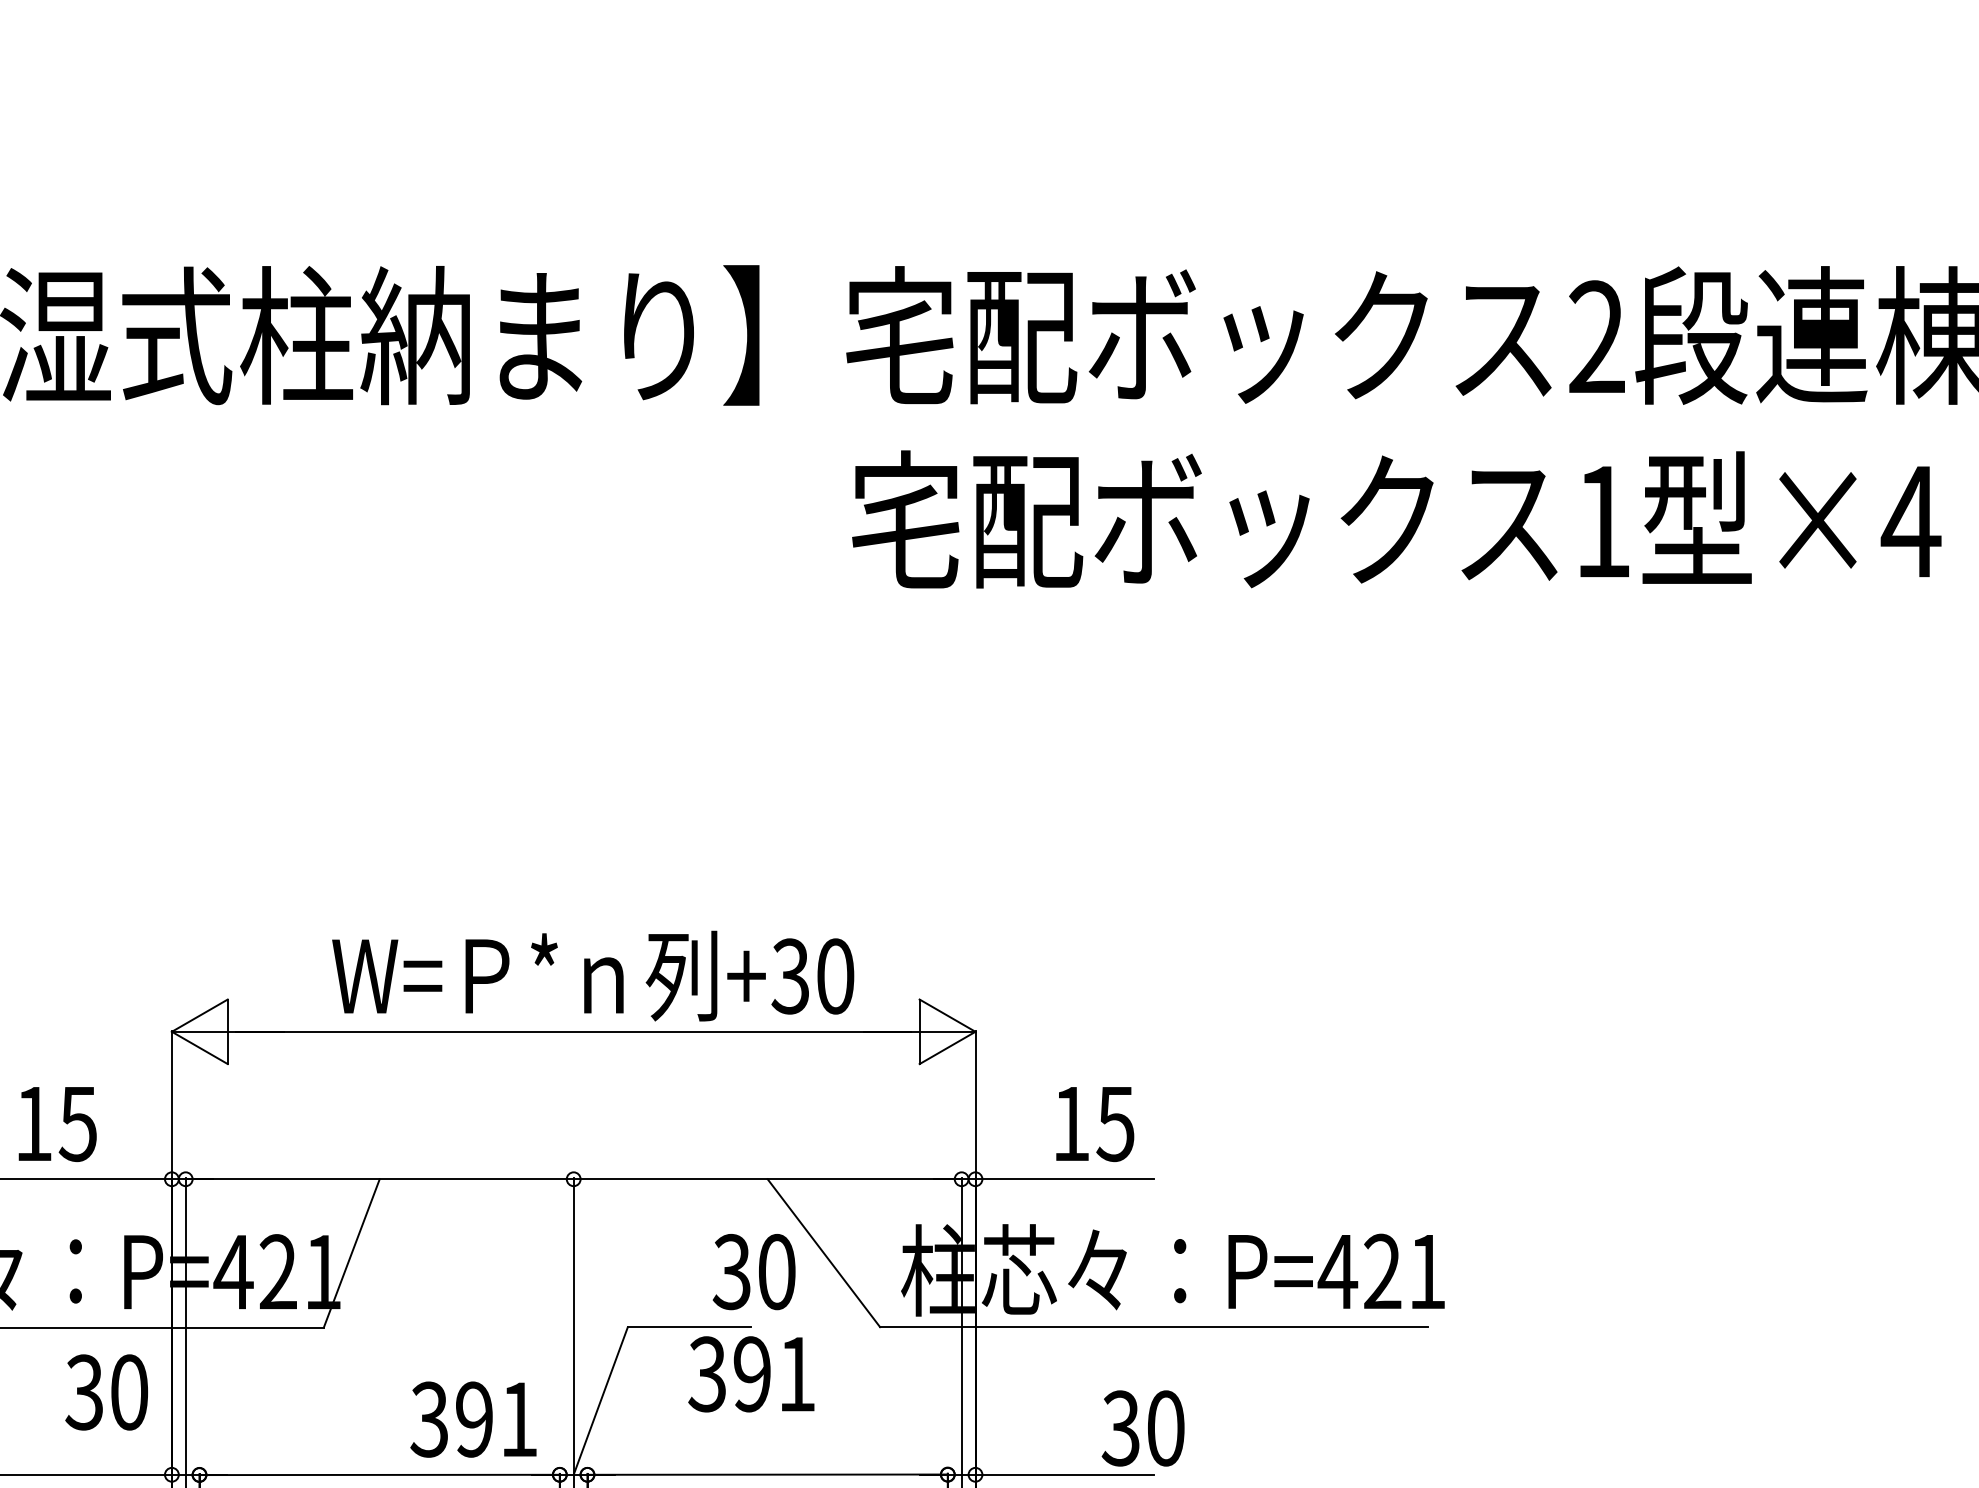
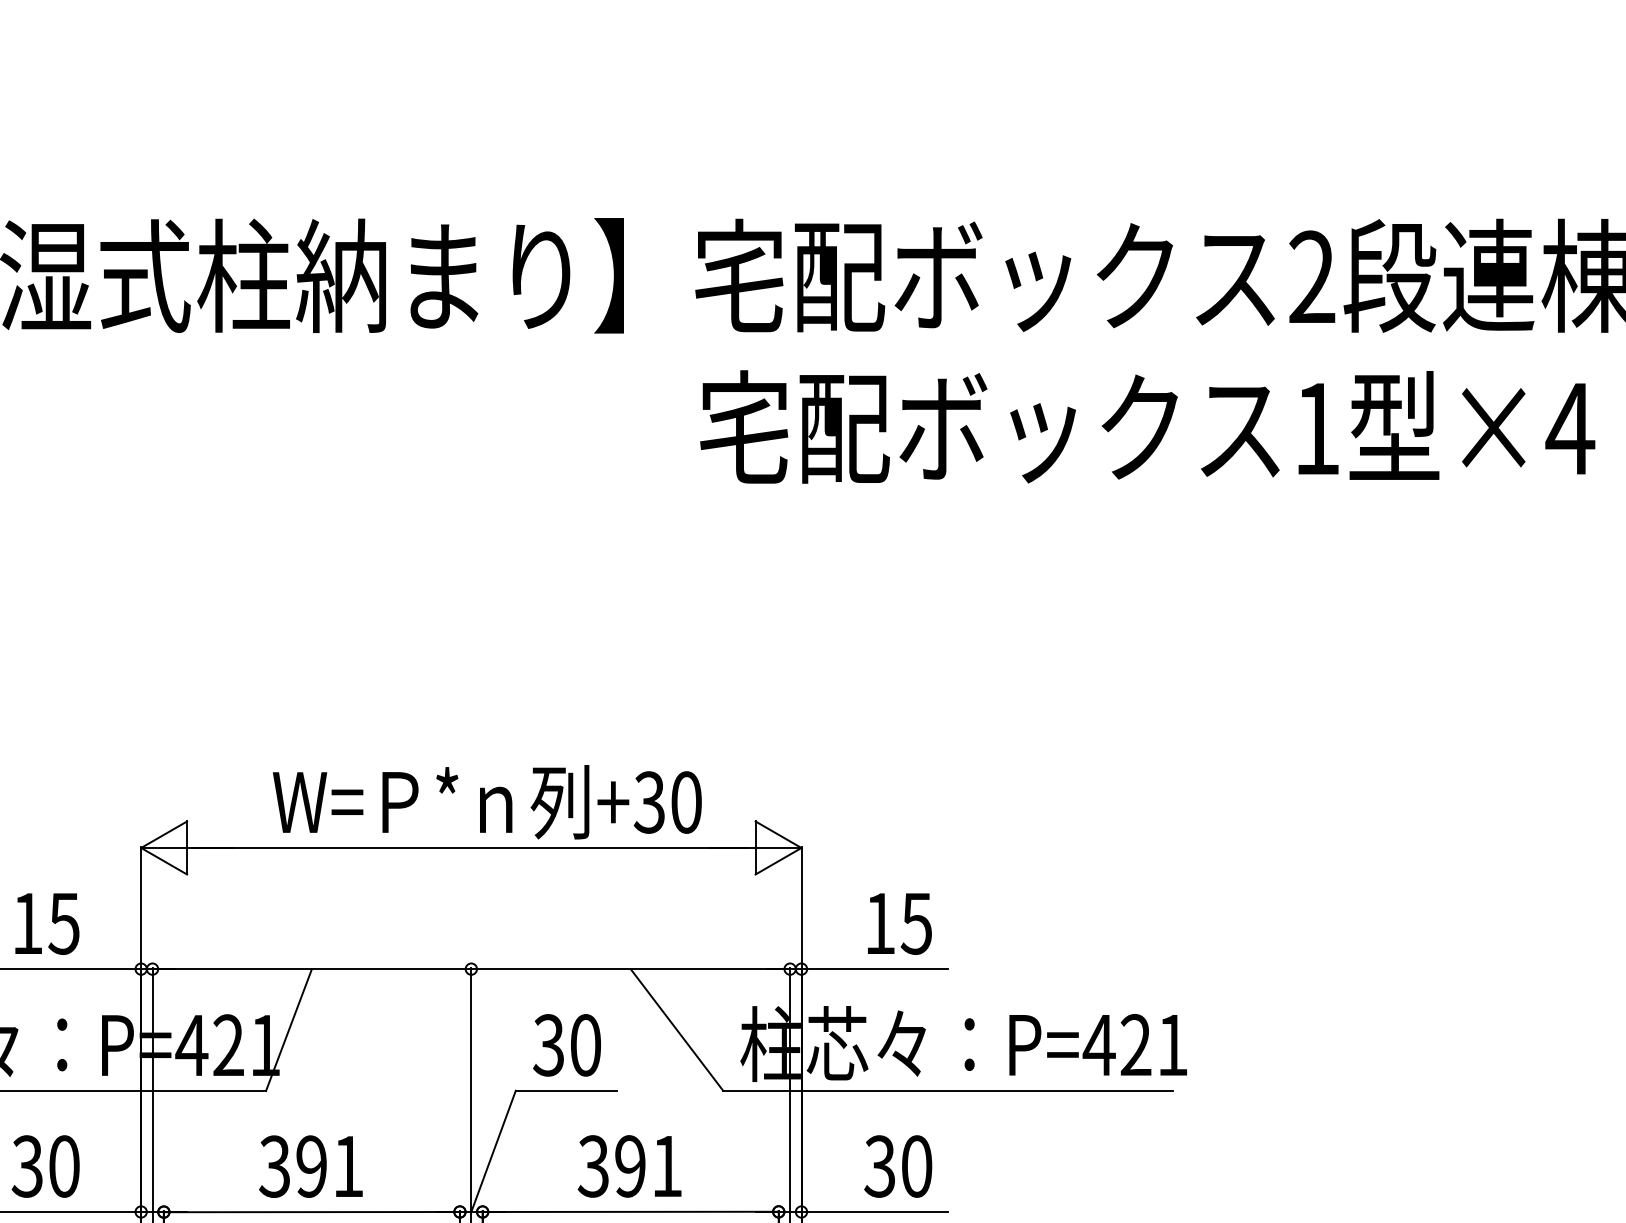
text: (753, 1272) -> (566, 1045), moved
text: (751, 1374) -> (629, 1166), moved
text: (106, 1392) -> (45, 1166), moved
text: (473, 1419) -> (310, 1166), moved
text: (1142, 1428) -> (897, 1166), moved

